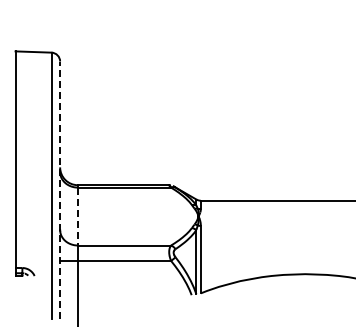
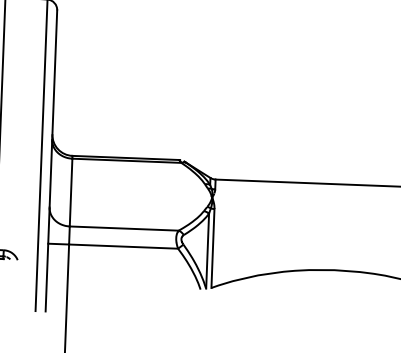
line: (60, 190) -> (51, 161), dashed -> solid
line: (77, 216) -> (70, 192), dashed -> solid

